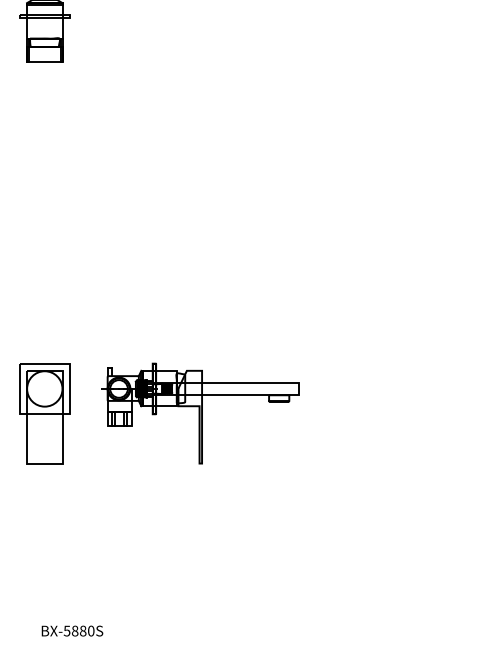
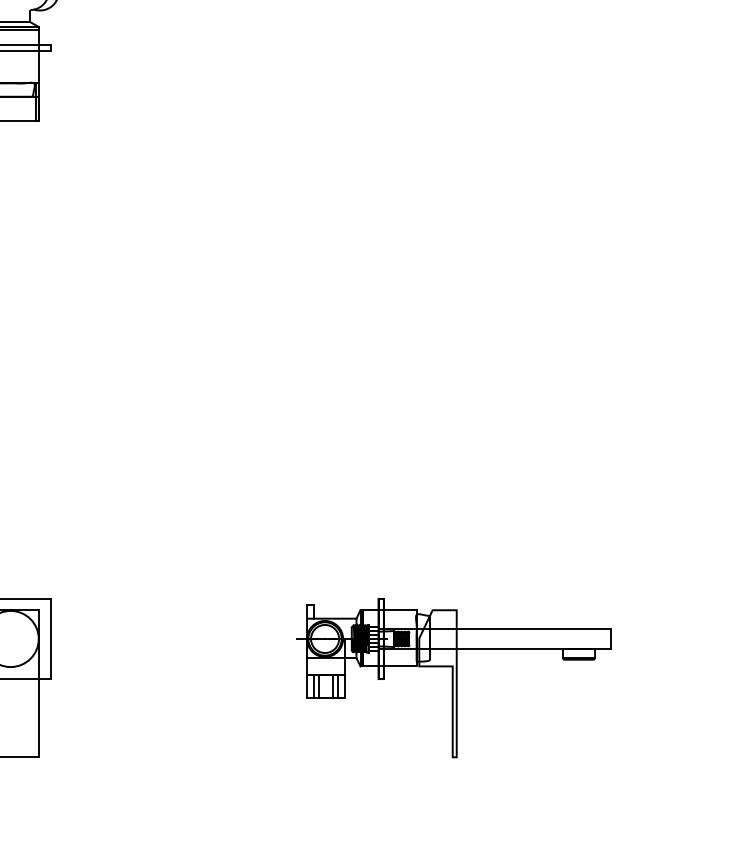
part: (200, 413) -> (454, 677), moved

